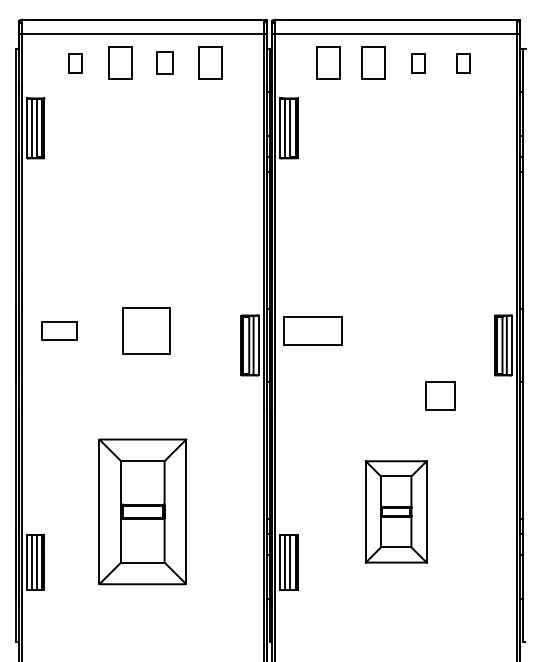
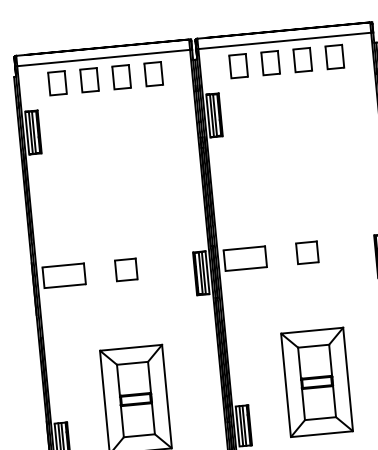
part: (75, 62) -> (57, 82), size x1.67
part: (165, 62) -> (121, 76), size x1.43
part: (418, 62) -> (302, 59), size x1.67
part: (463, 62) -> (334, 56), size x1.67
part: (59, 330) -> (64, 275), size x1.67
part: (146, 330) -> (126, 269), size x0.62
part: (440, 395) -> (307, 252), moved
part: (396, 511) -> (317, 382), size x1.43

